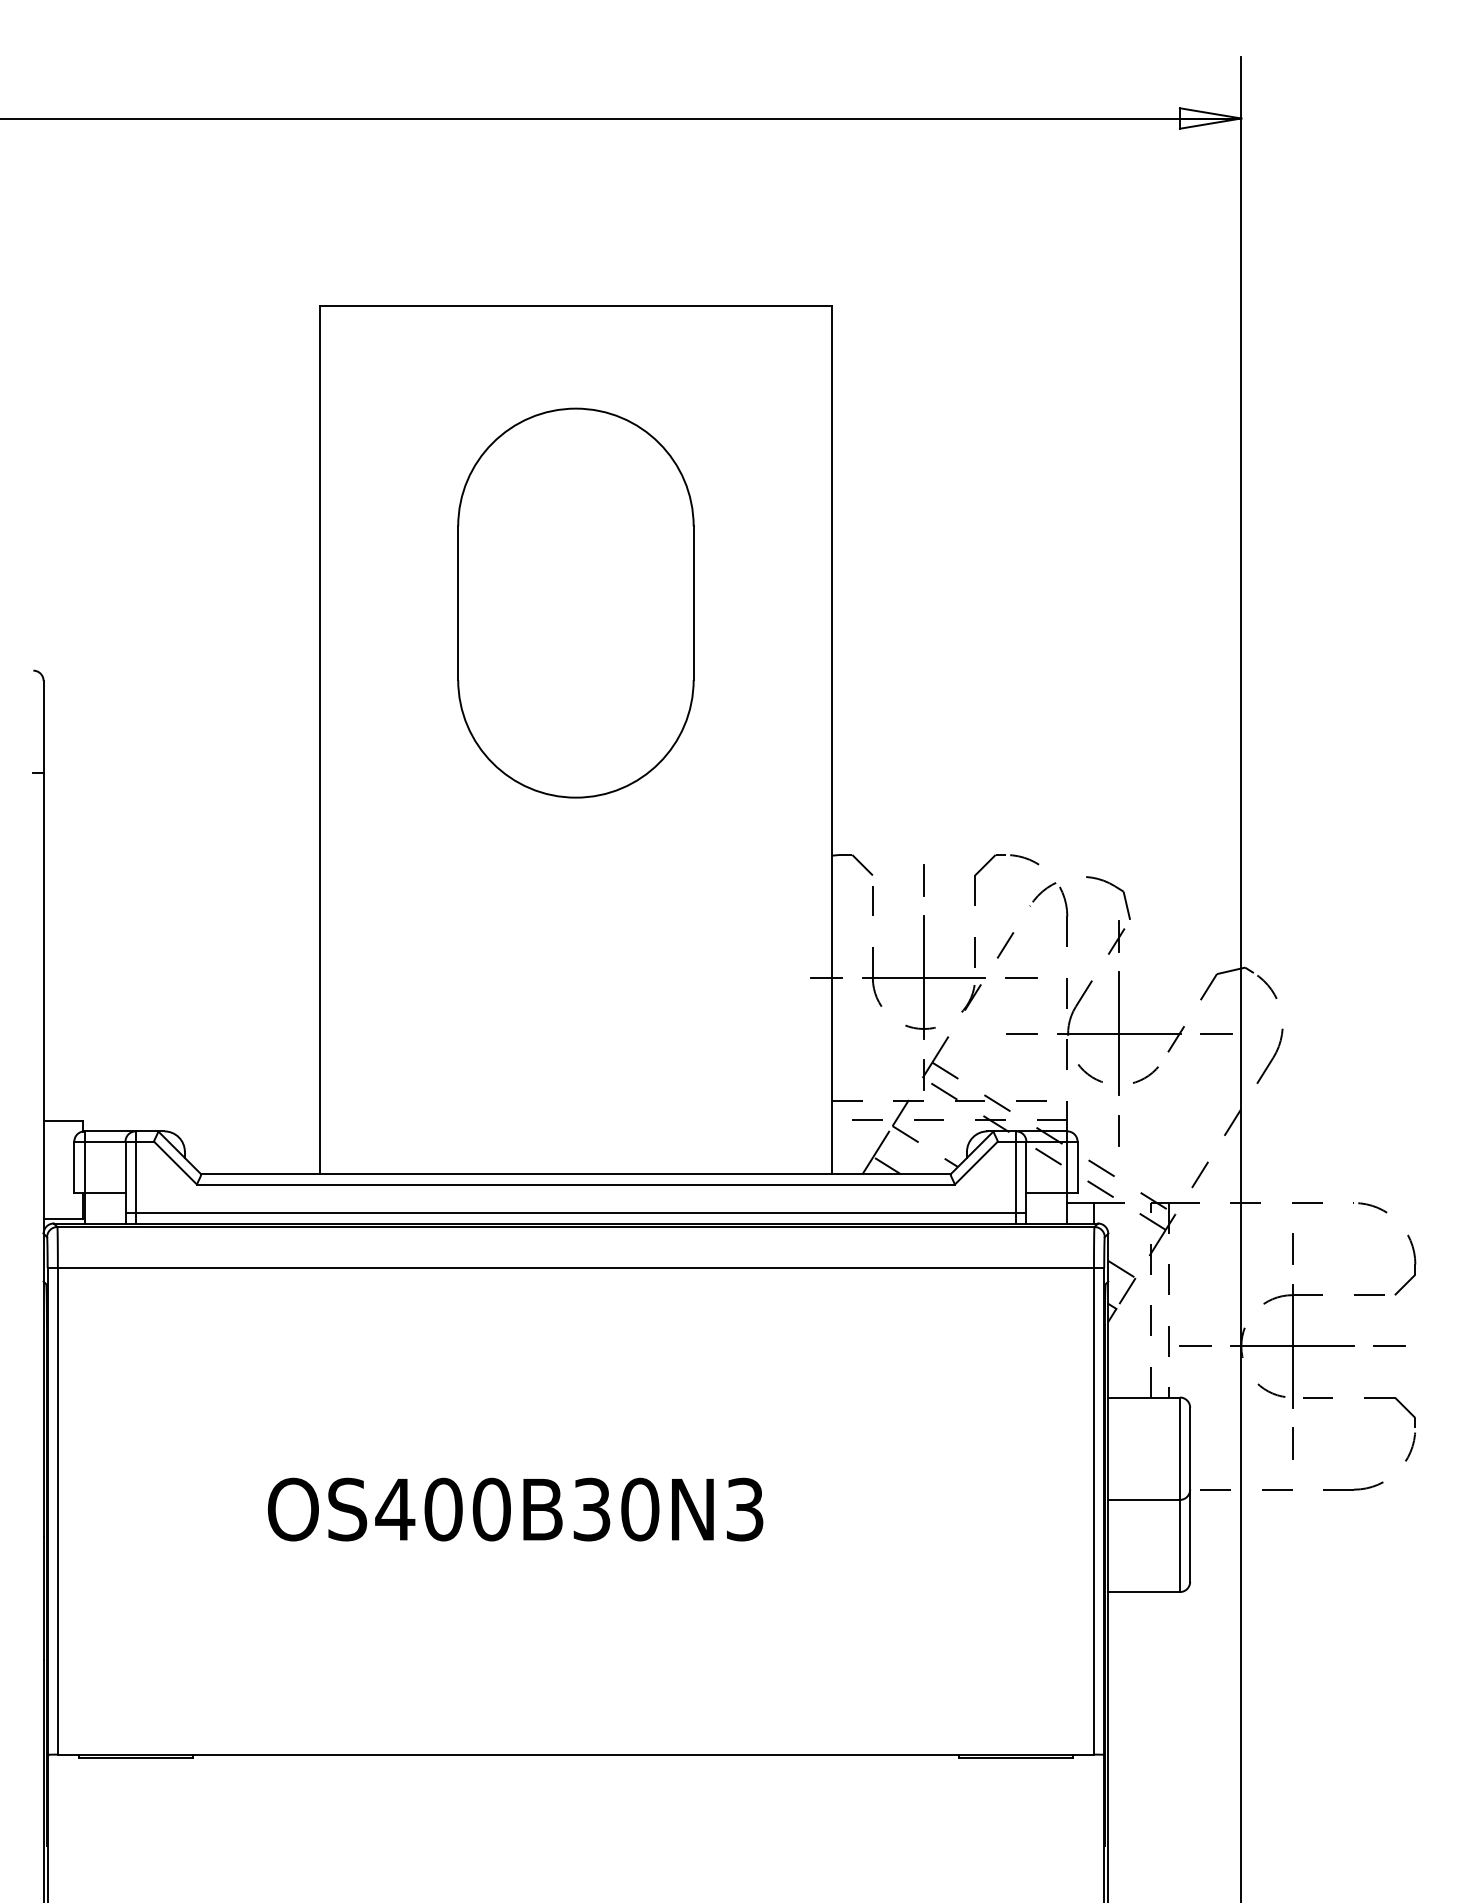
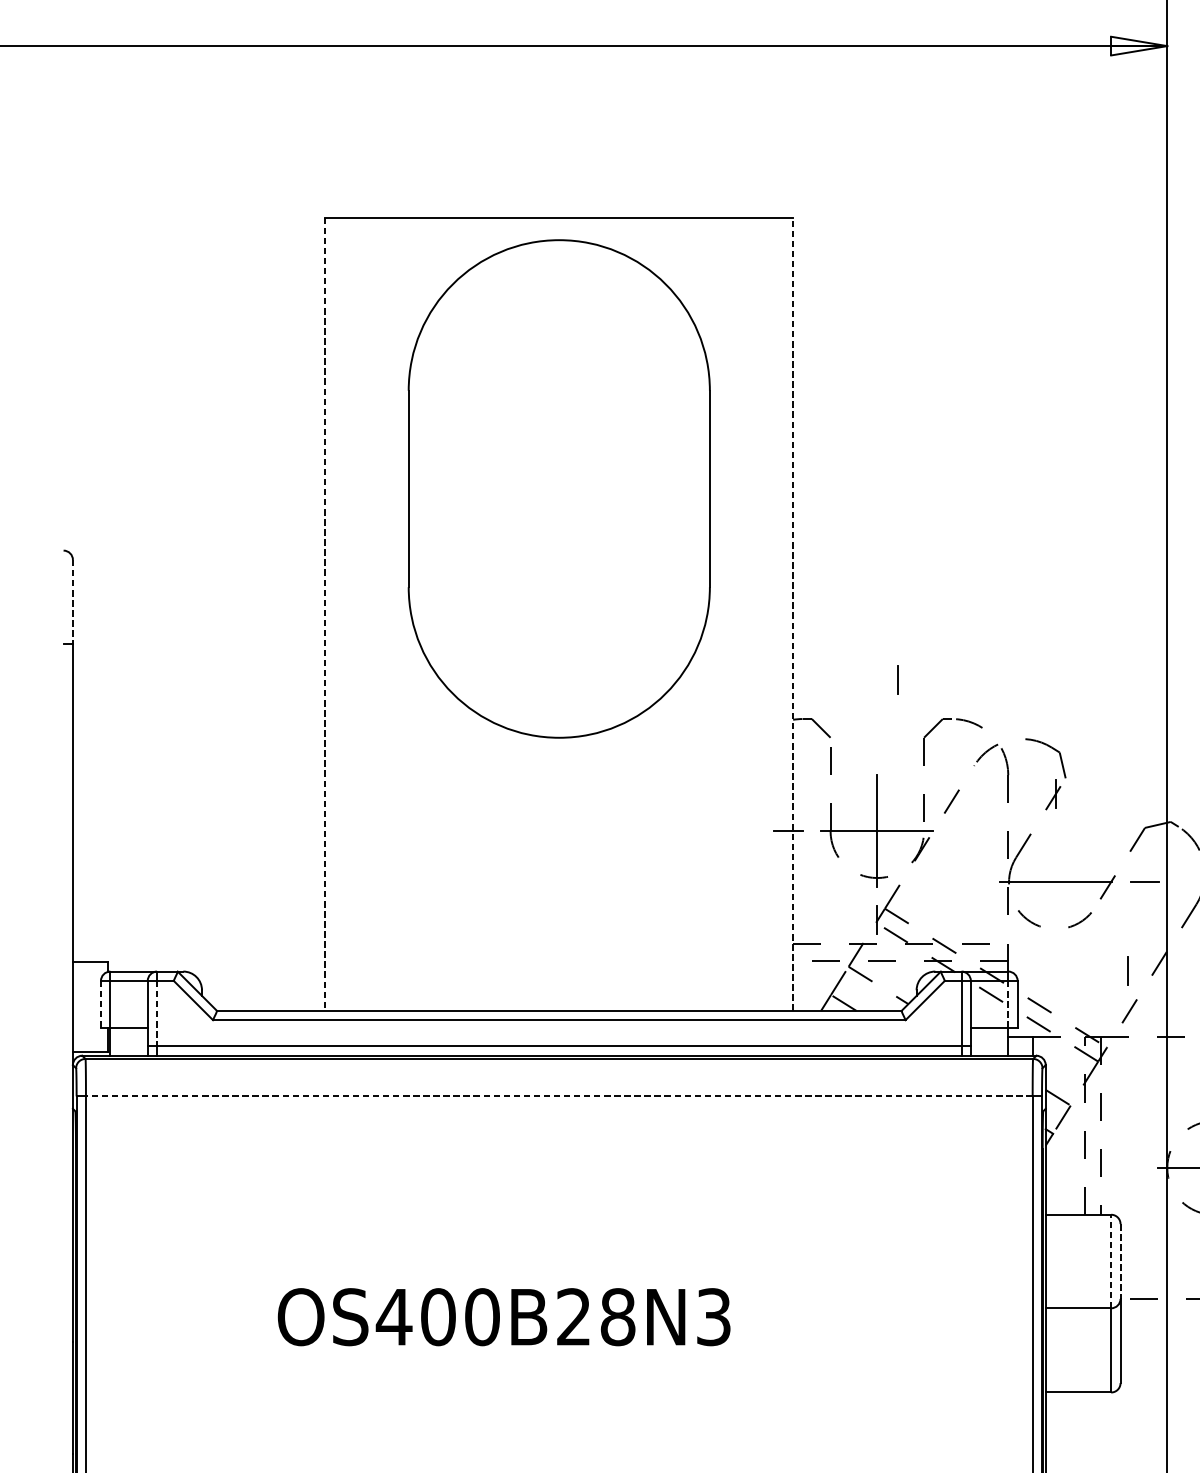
part: (575, 602) -> (558, 488), size x1.4
line: (43, 727) -> (72, 602), solid -> dashed
line: (831, 739) -> (792, 613), solid -> dashed
line: (320, 740) -> (325, 614), solid -> dashed
line: (923, 880) -> (897, 680), moved
line: (1020, 977) -> (965, 830), removed
line: (1021, 1033) -> (966, 882), removed
line: (1119, 1033) -> (1055, 882), removed
line: (1118, 1130) -> (1127, 970), moved
line: (74, 1167) -> (101, 1004), solid -> dashed
line: (1067, 1167) -> (1008, 1004), solid -> dashed
line: (135, 1177) -> (156, 1013), solid -> dashed
line: (575, 1267) -> (558, 1095), solid -> dashed
line: (1194, 1346) -> (1124, 1168), removed
line: (1179, 1448) -> (1110, 1261), solid -> dashed
line: (1190, 1448) -> (1120, 1261), solid -> dashed
text: (616, 1509) -> (596, 1317), OS400B30N3 -> OS400B28N3

